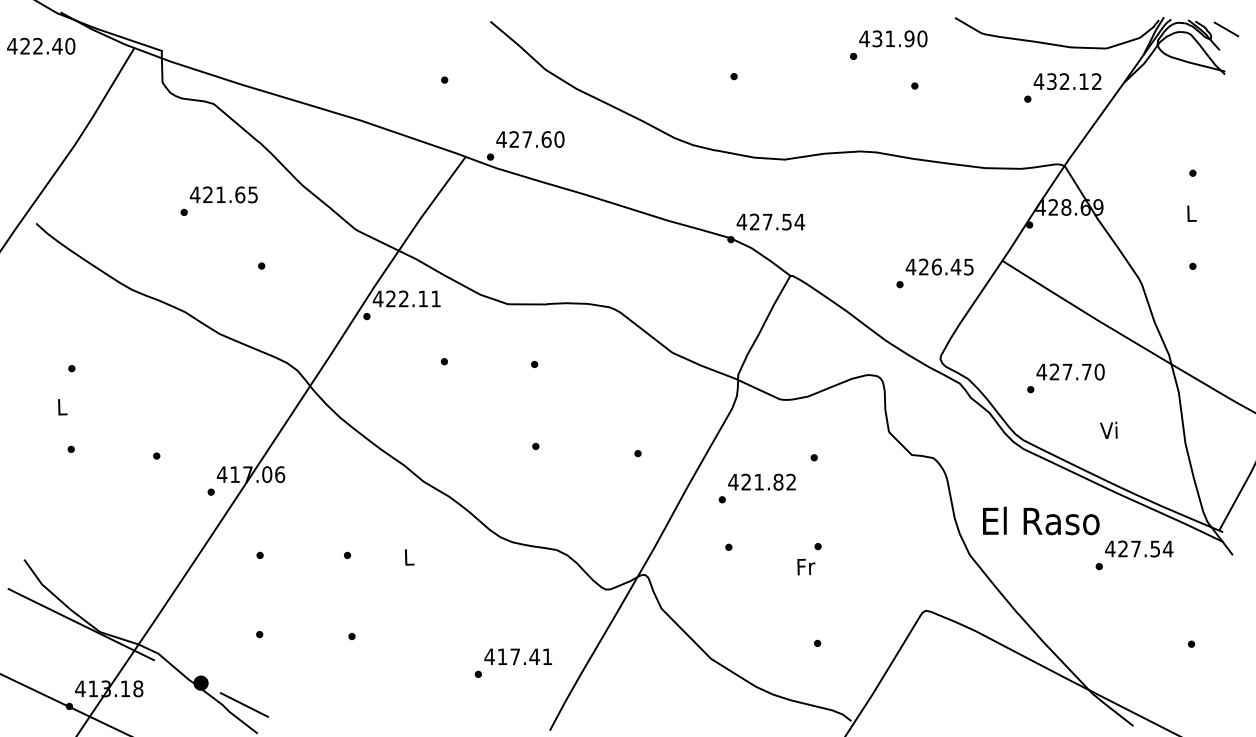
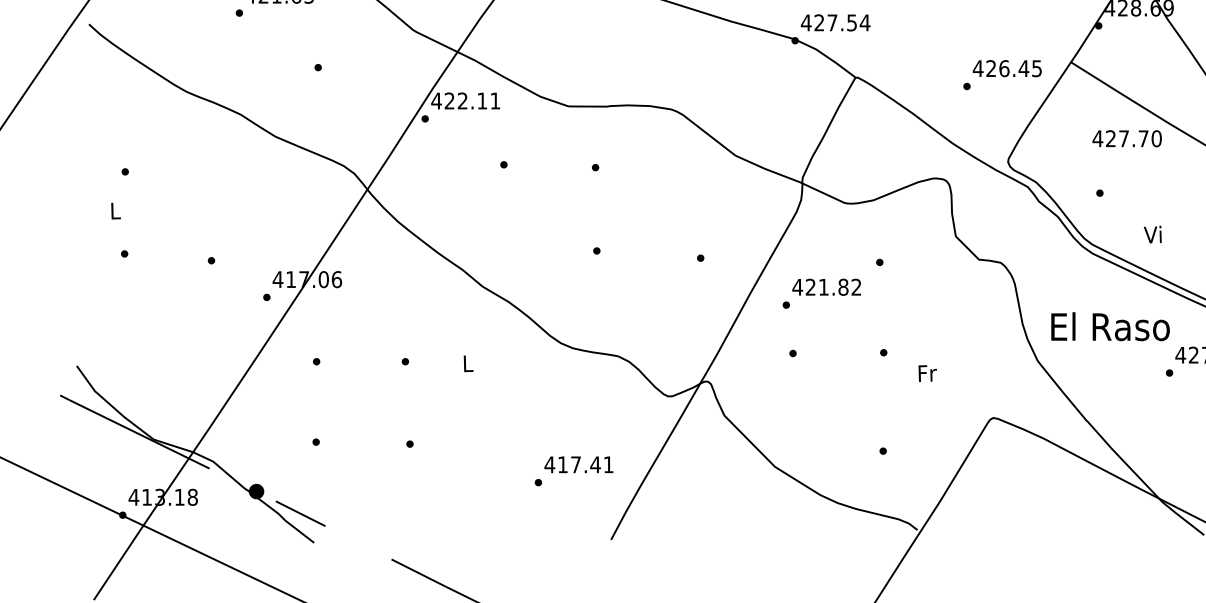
text: (1070, 371) -> (1127, 138), moved
text: (1108, 429) -> (1152, 233), moved
text: (806, 567) -> (927, 373), moved

